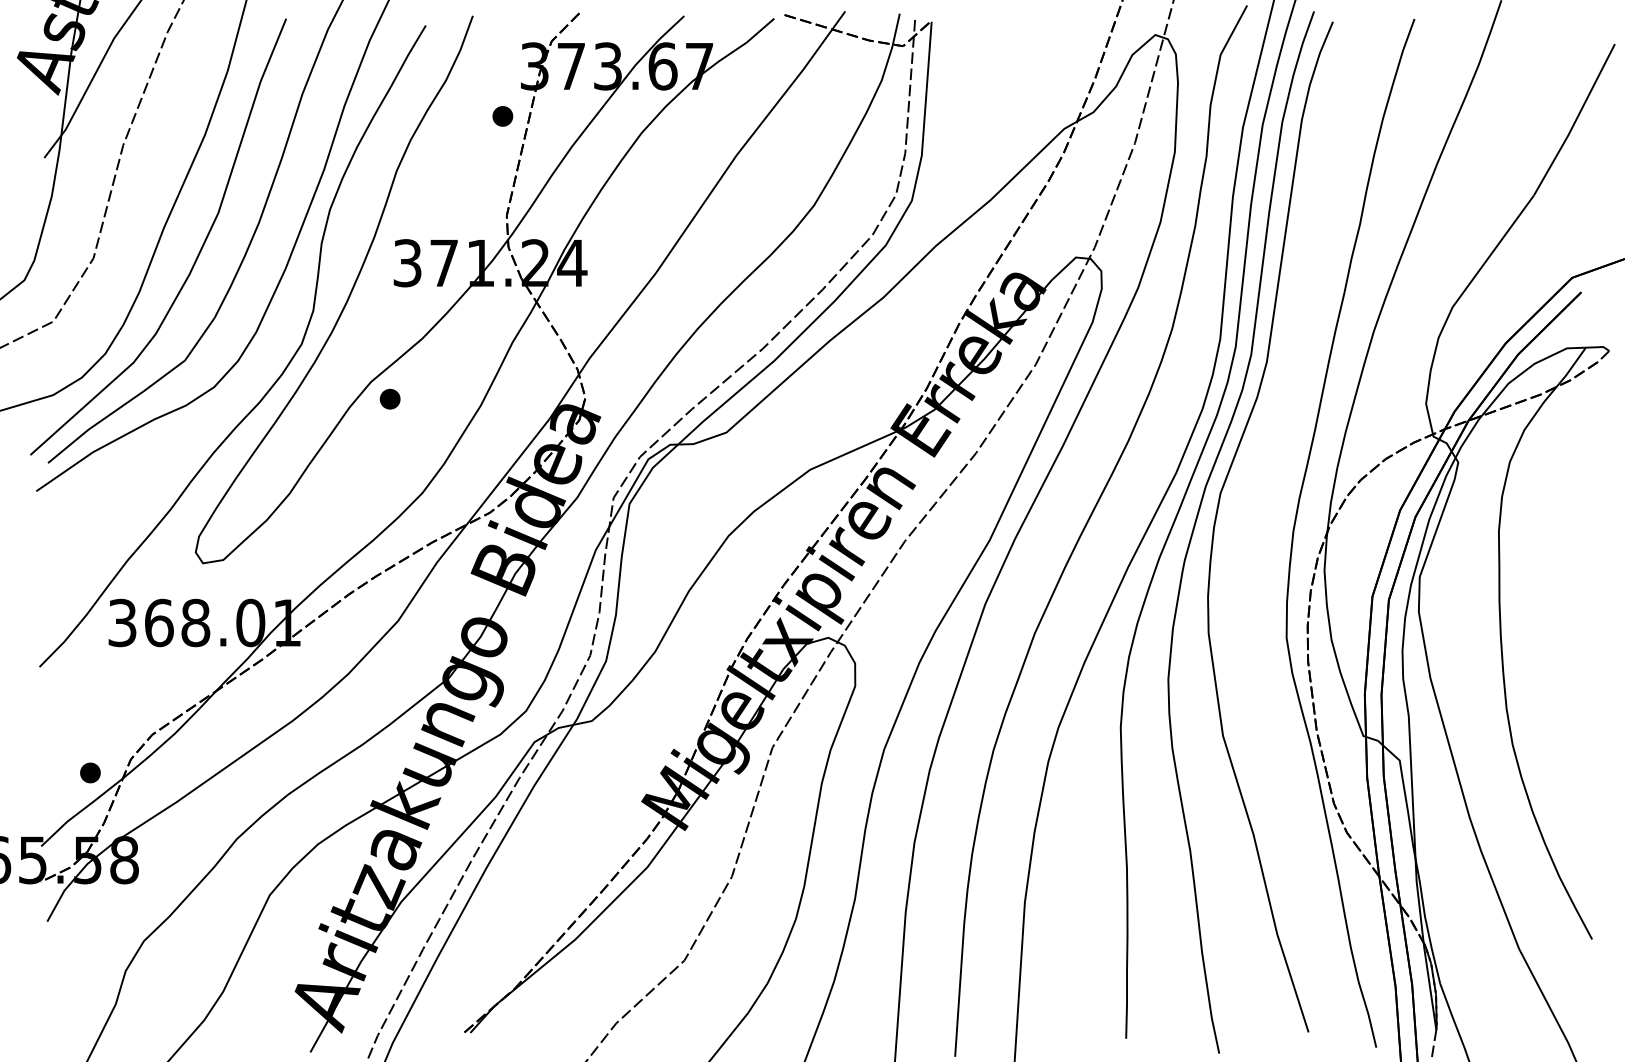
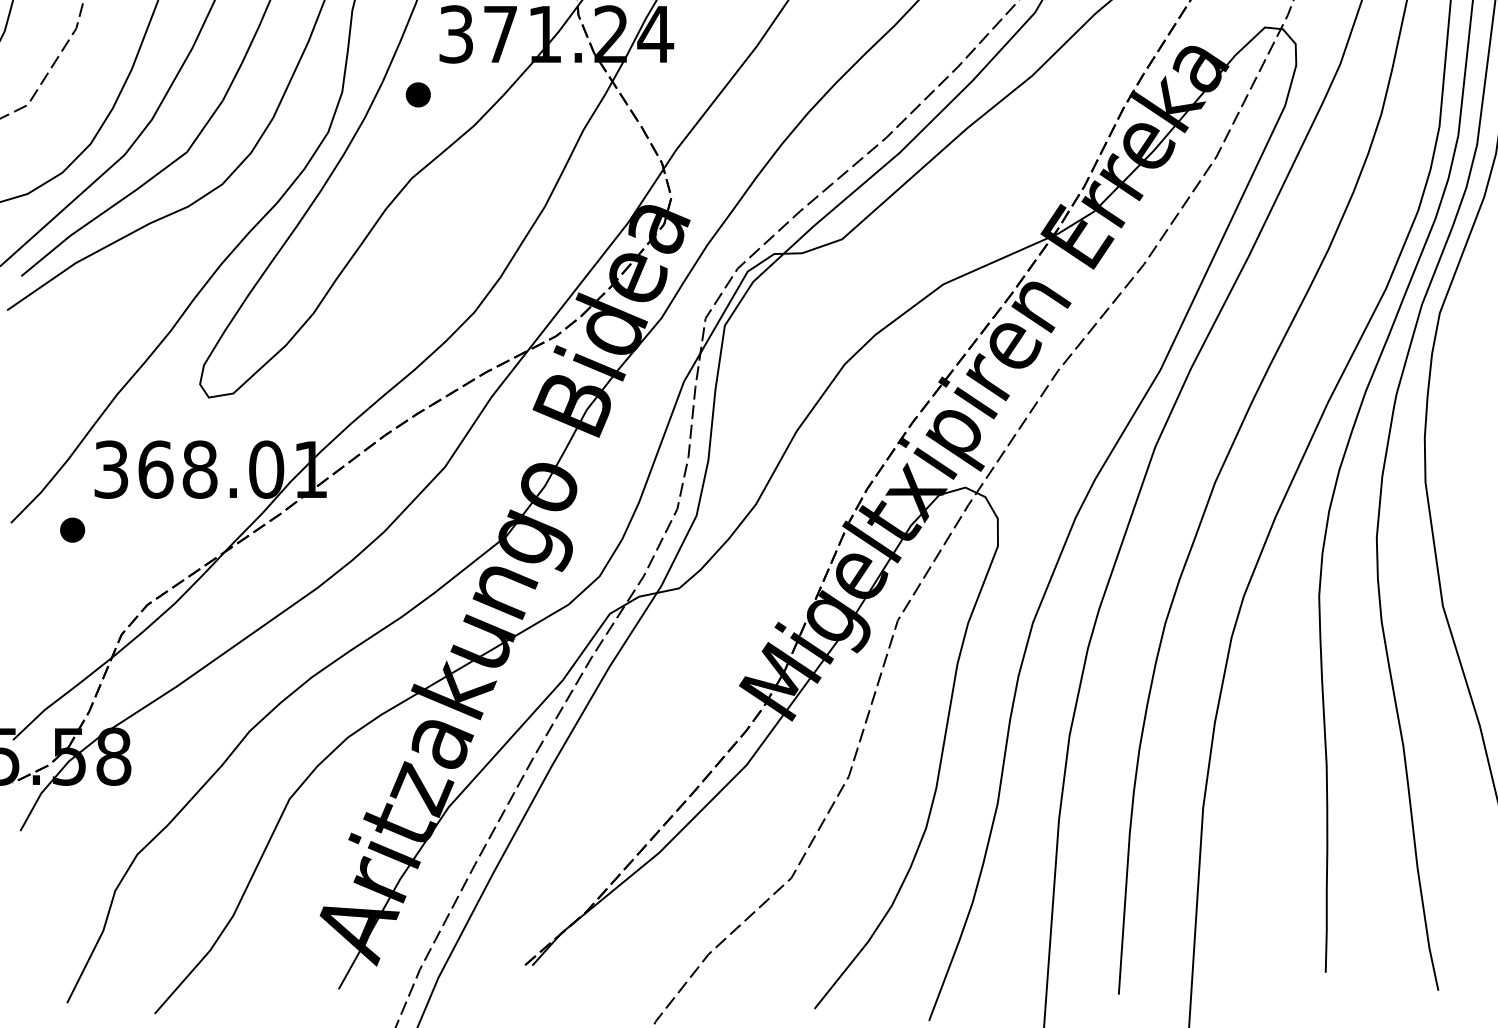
part: (389, 398) -> (417, 94), moved
part: (90, 772) -> (72, 529), moved

